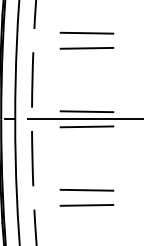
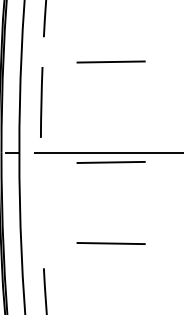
line: (86, 32) -> (110, 41), removed
line: (86, 111) -> (110, 142), removed
line: (32, 158) -> (41, 202), removed
line: (86, 205) -> (110, 263), removed

